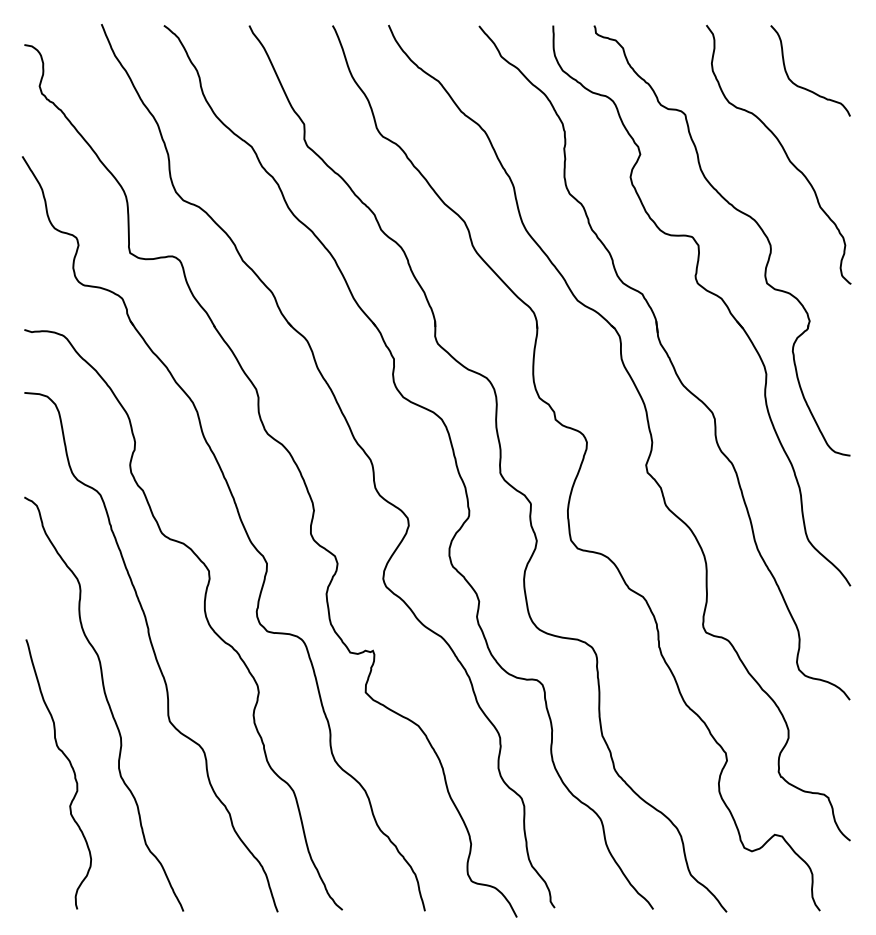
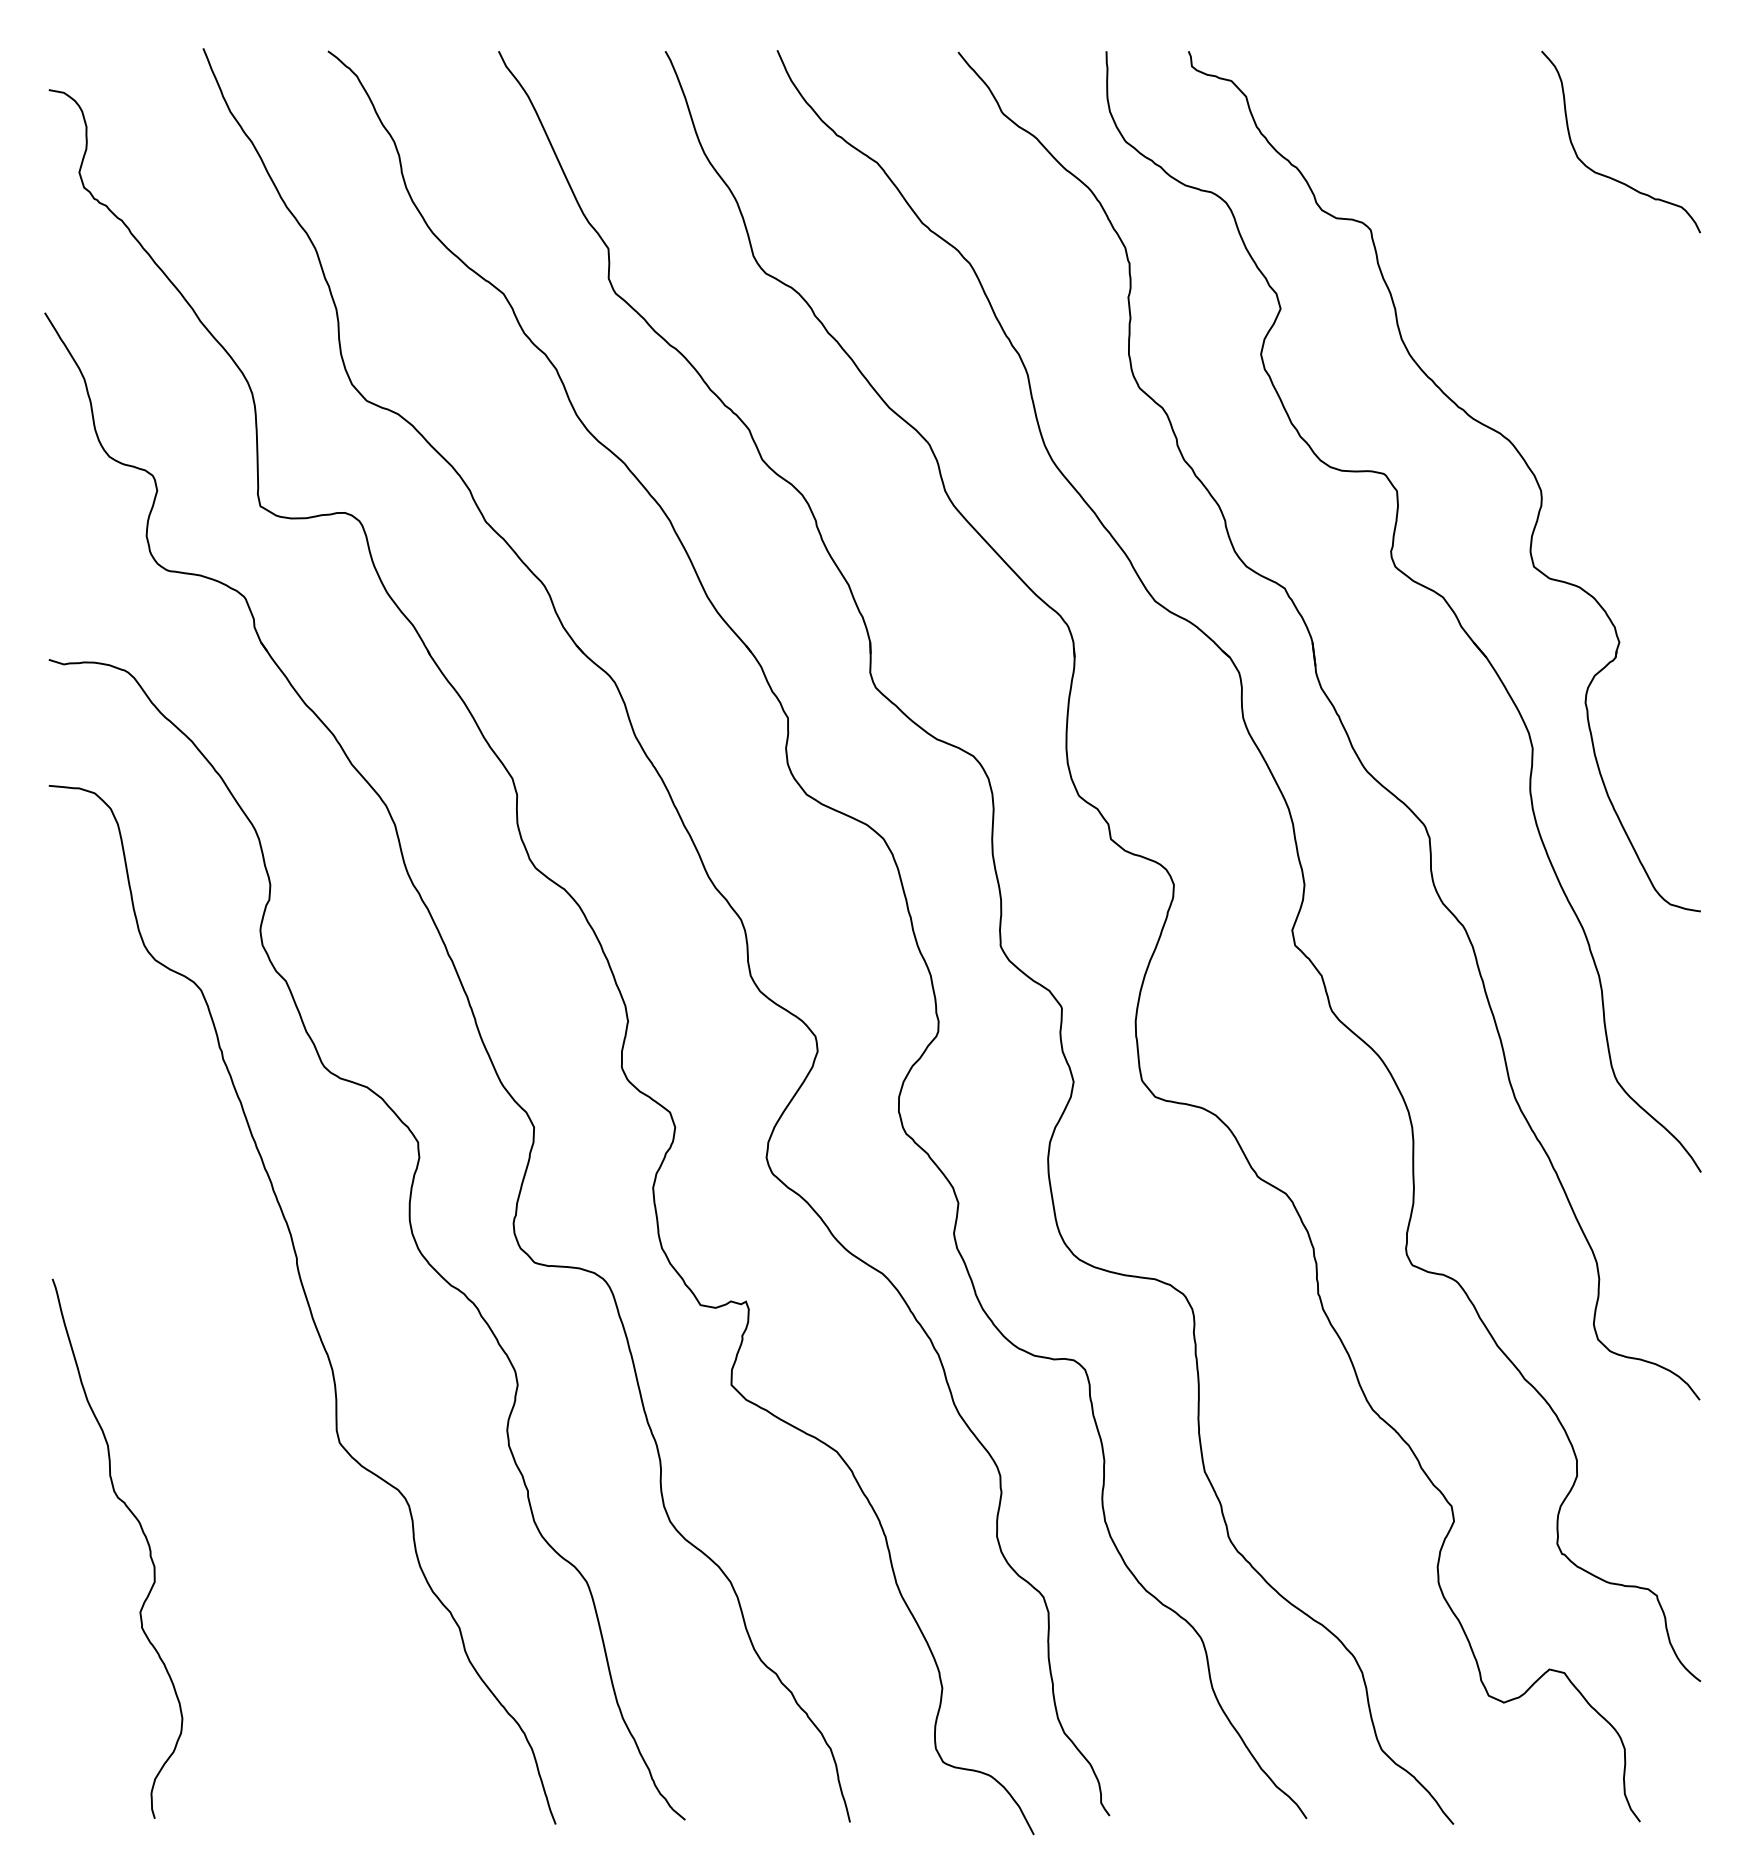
curve: (783, 151) -> (1566, 303), removed
curve: (106, 701) -> (213, 1402), removed

